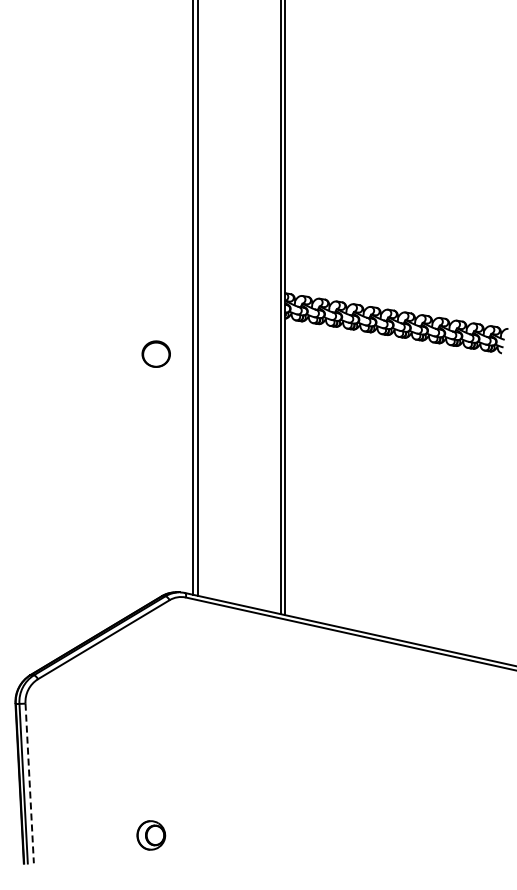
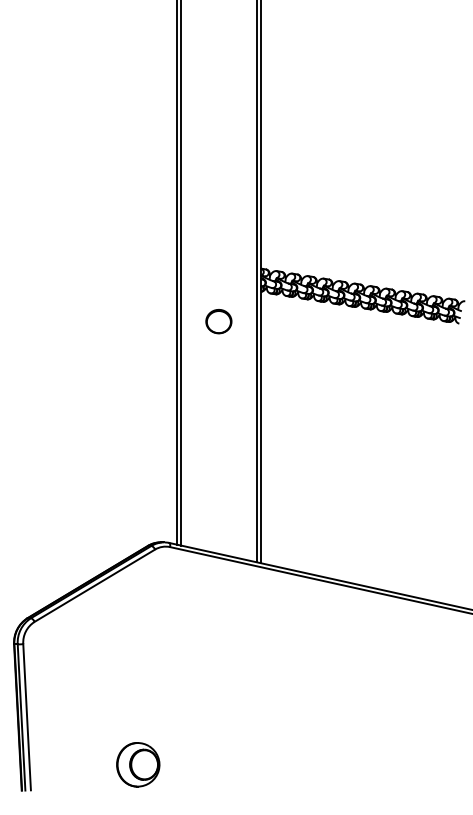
part: (155, 353) -> (218, 321), moved
line: (29, 783) -> (26, 717), dashed -> solid
part: (151, 835) -> (138, 764), size x1.67

